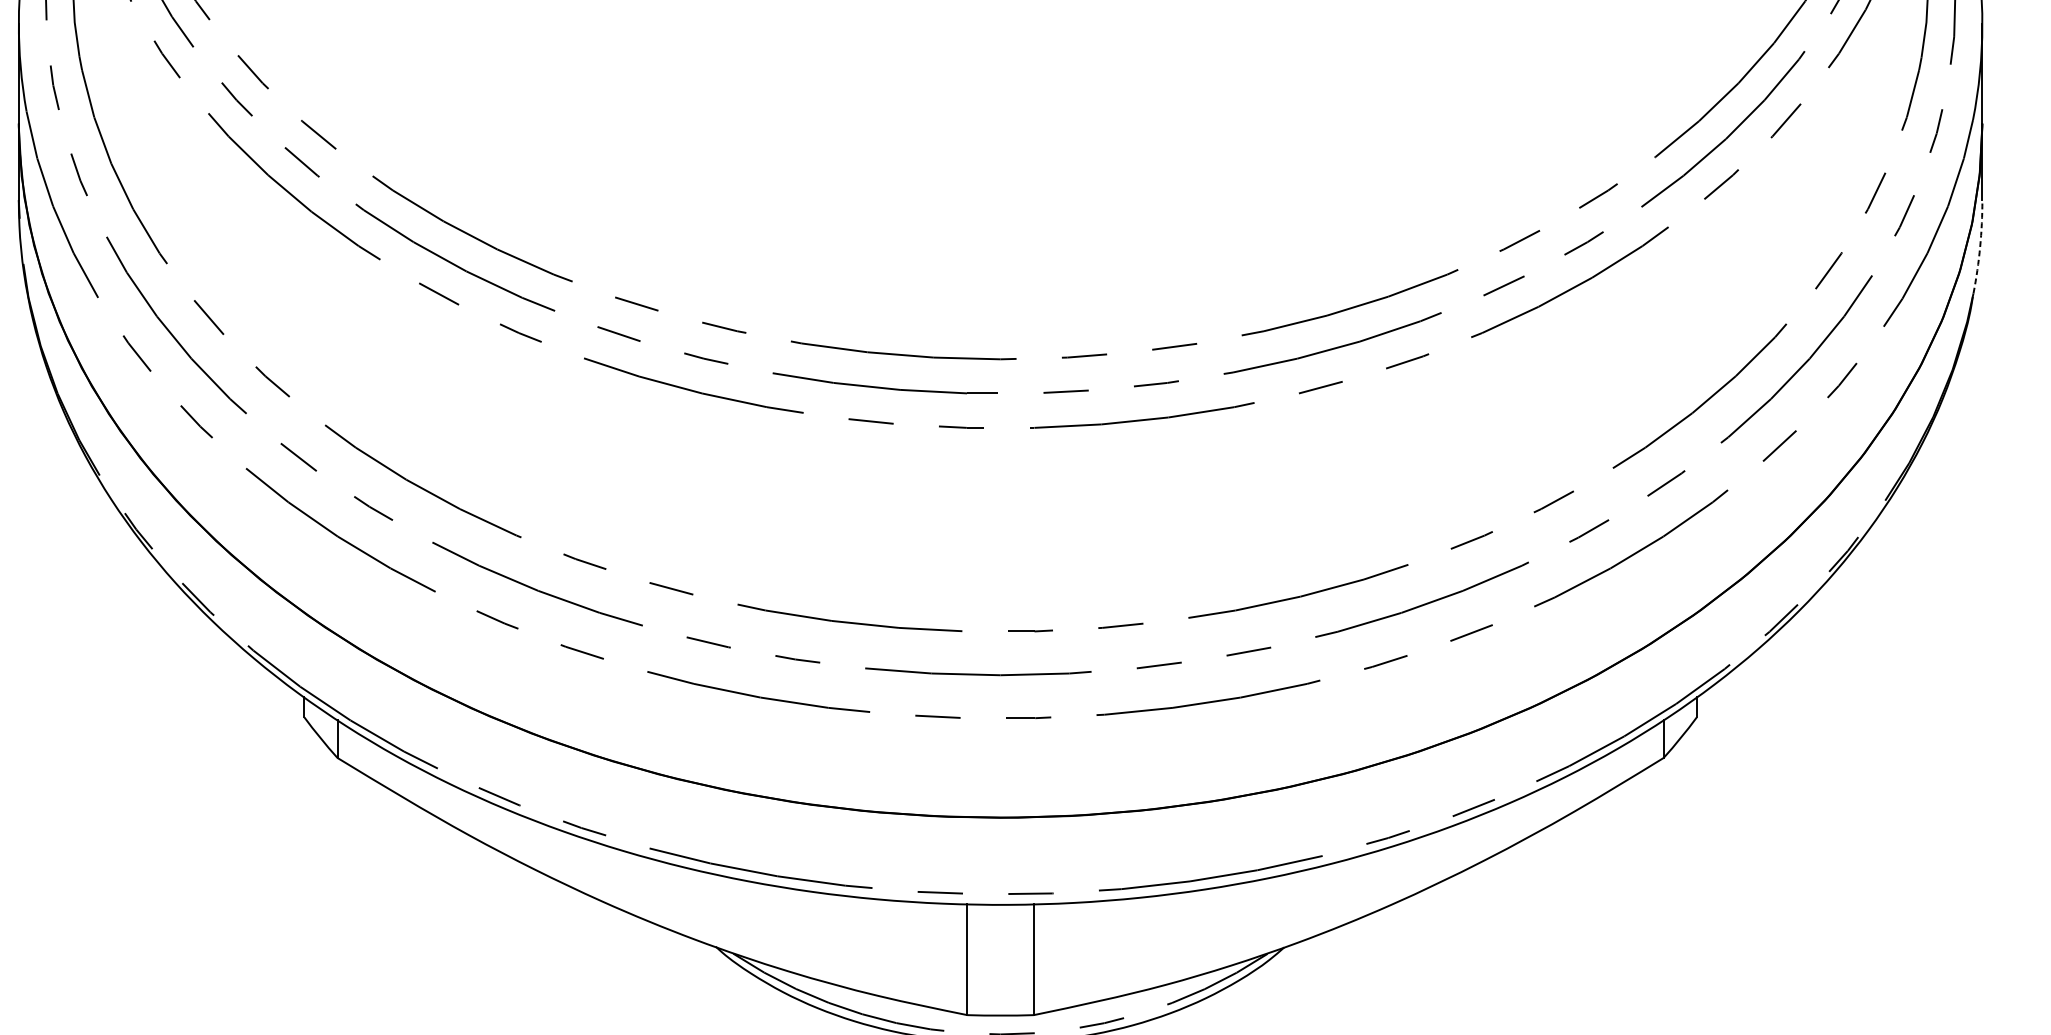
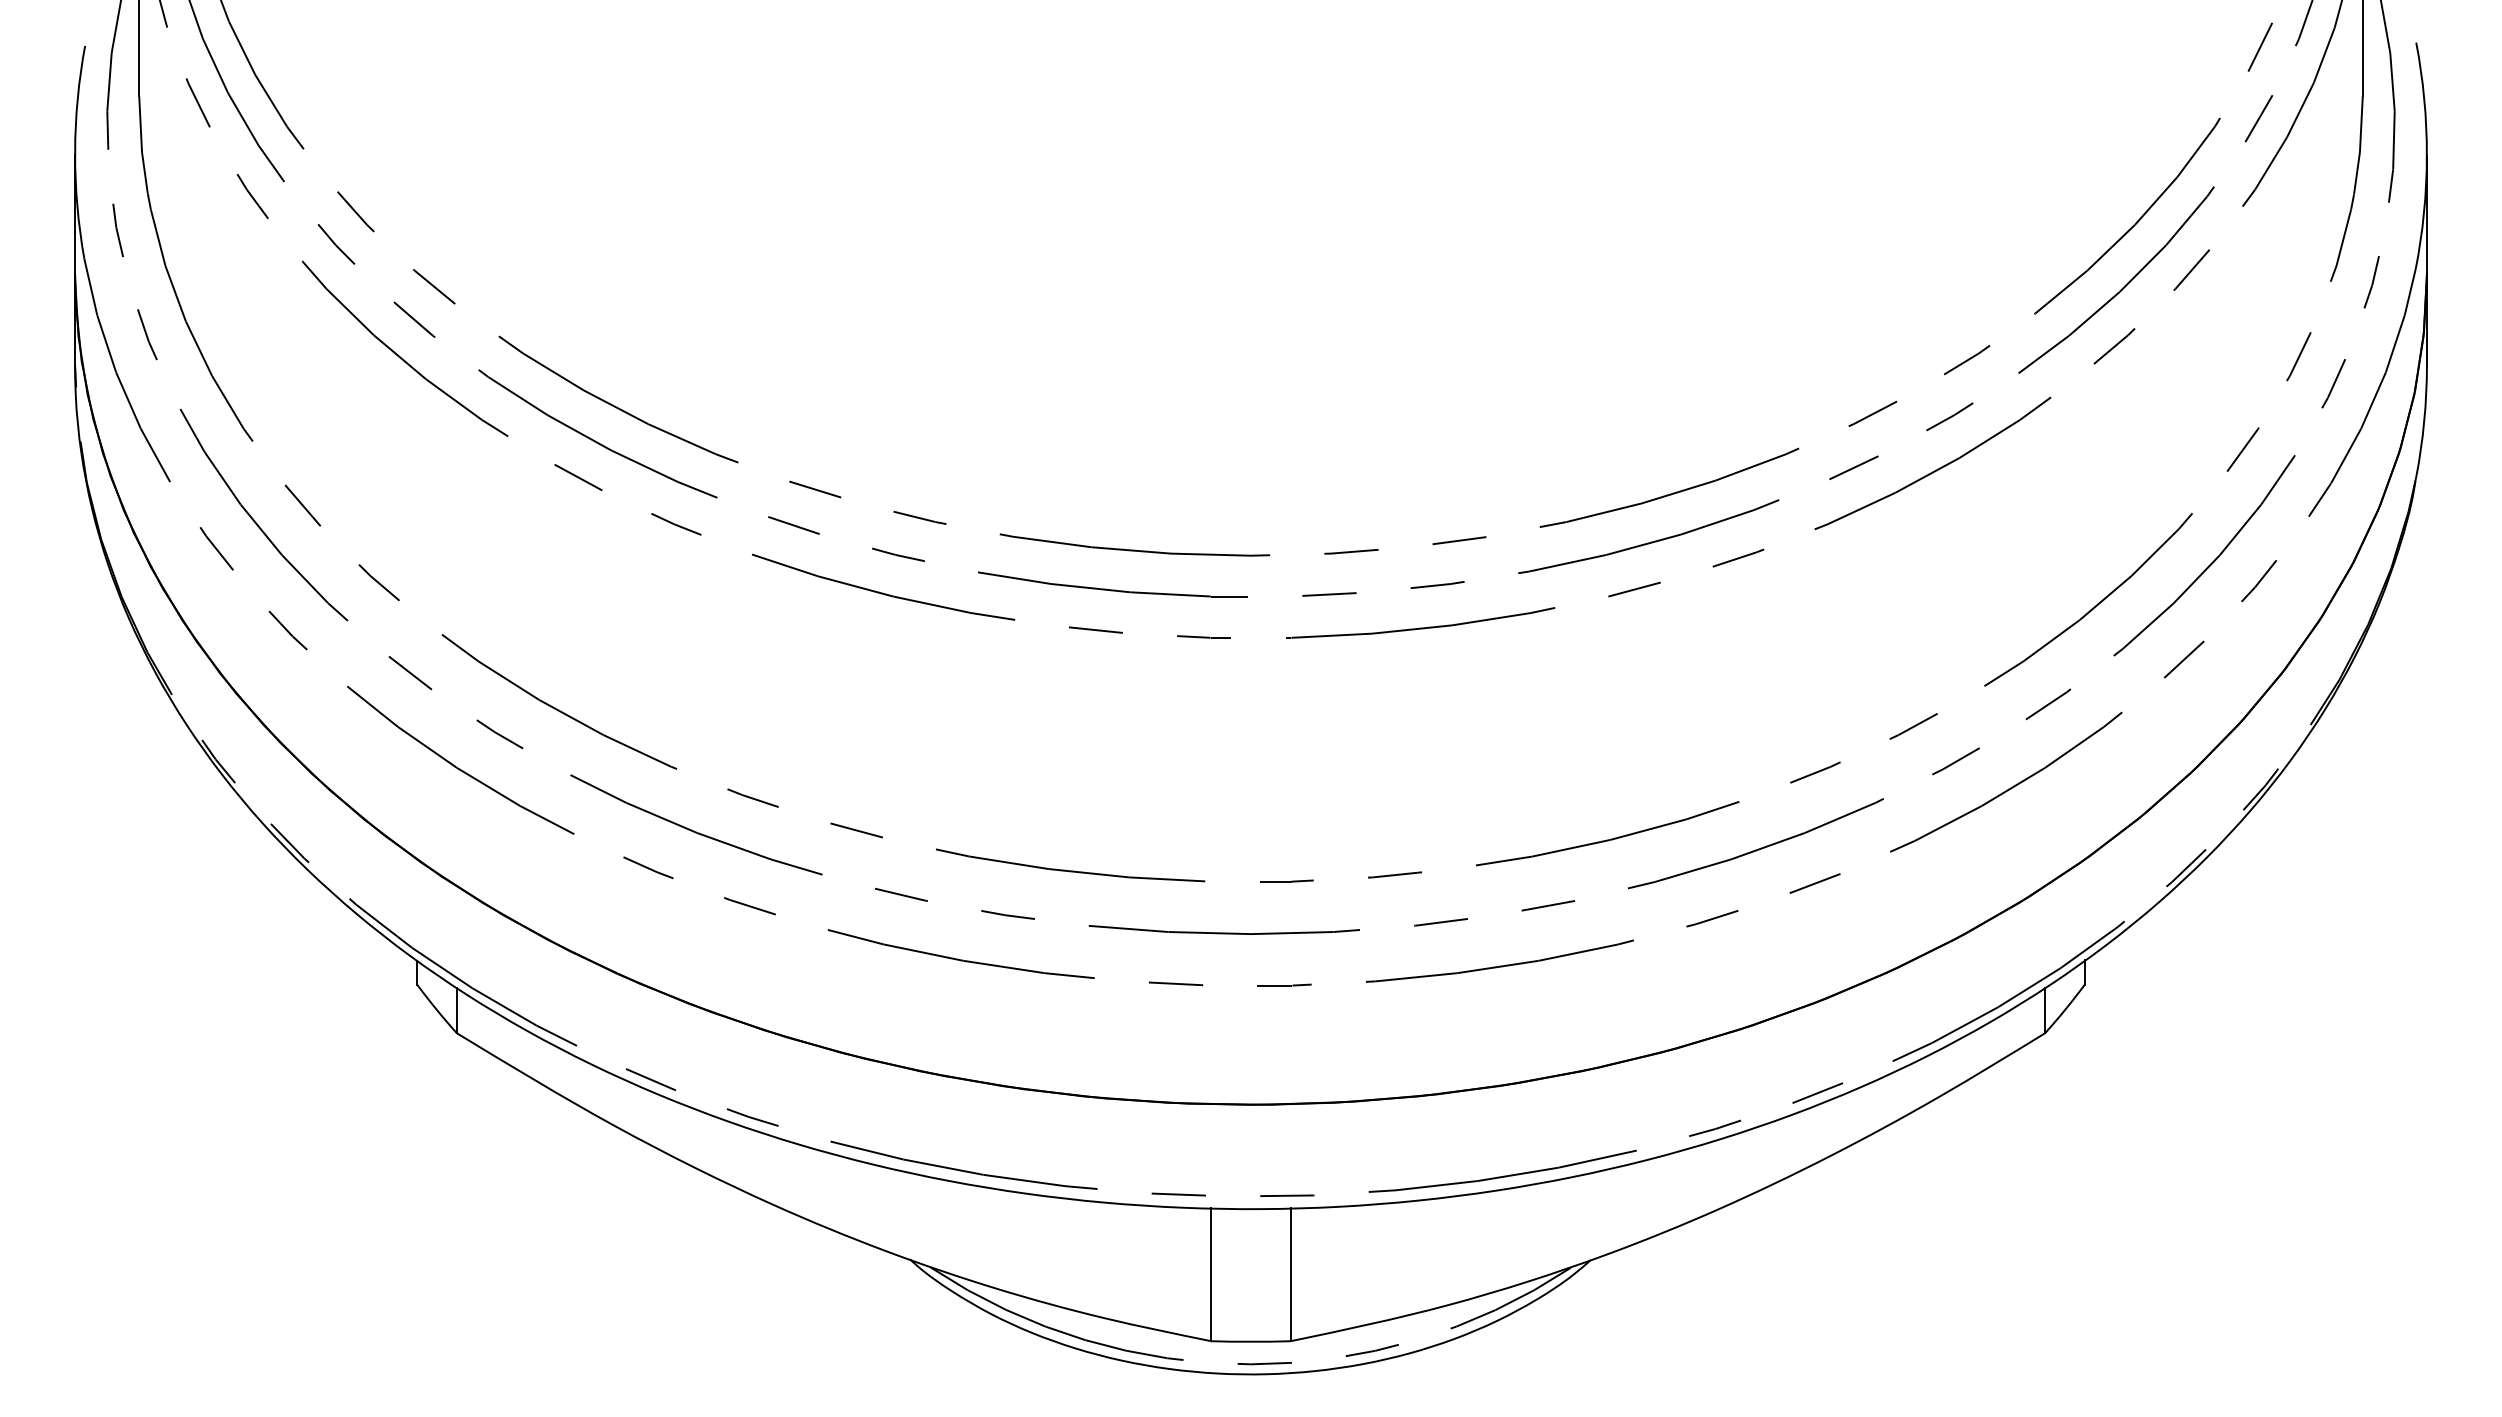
arc: (1980, 247) -> (2424, 421), dashed -> solid

